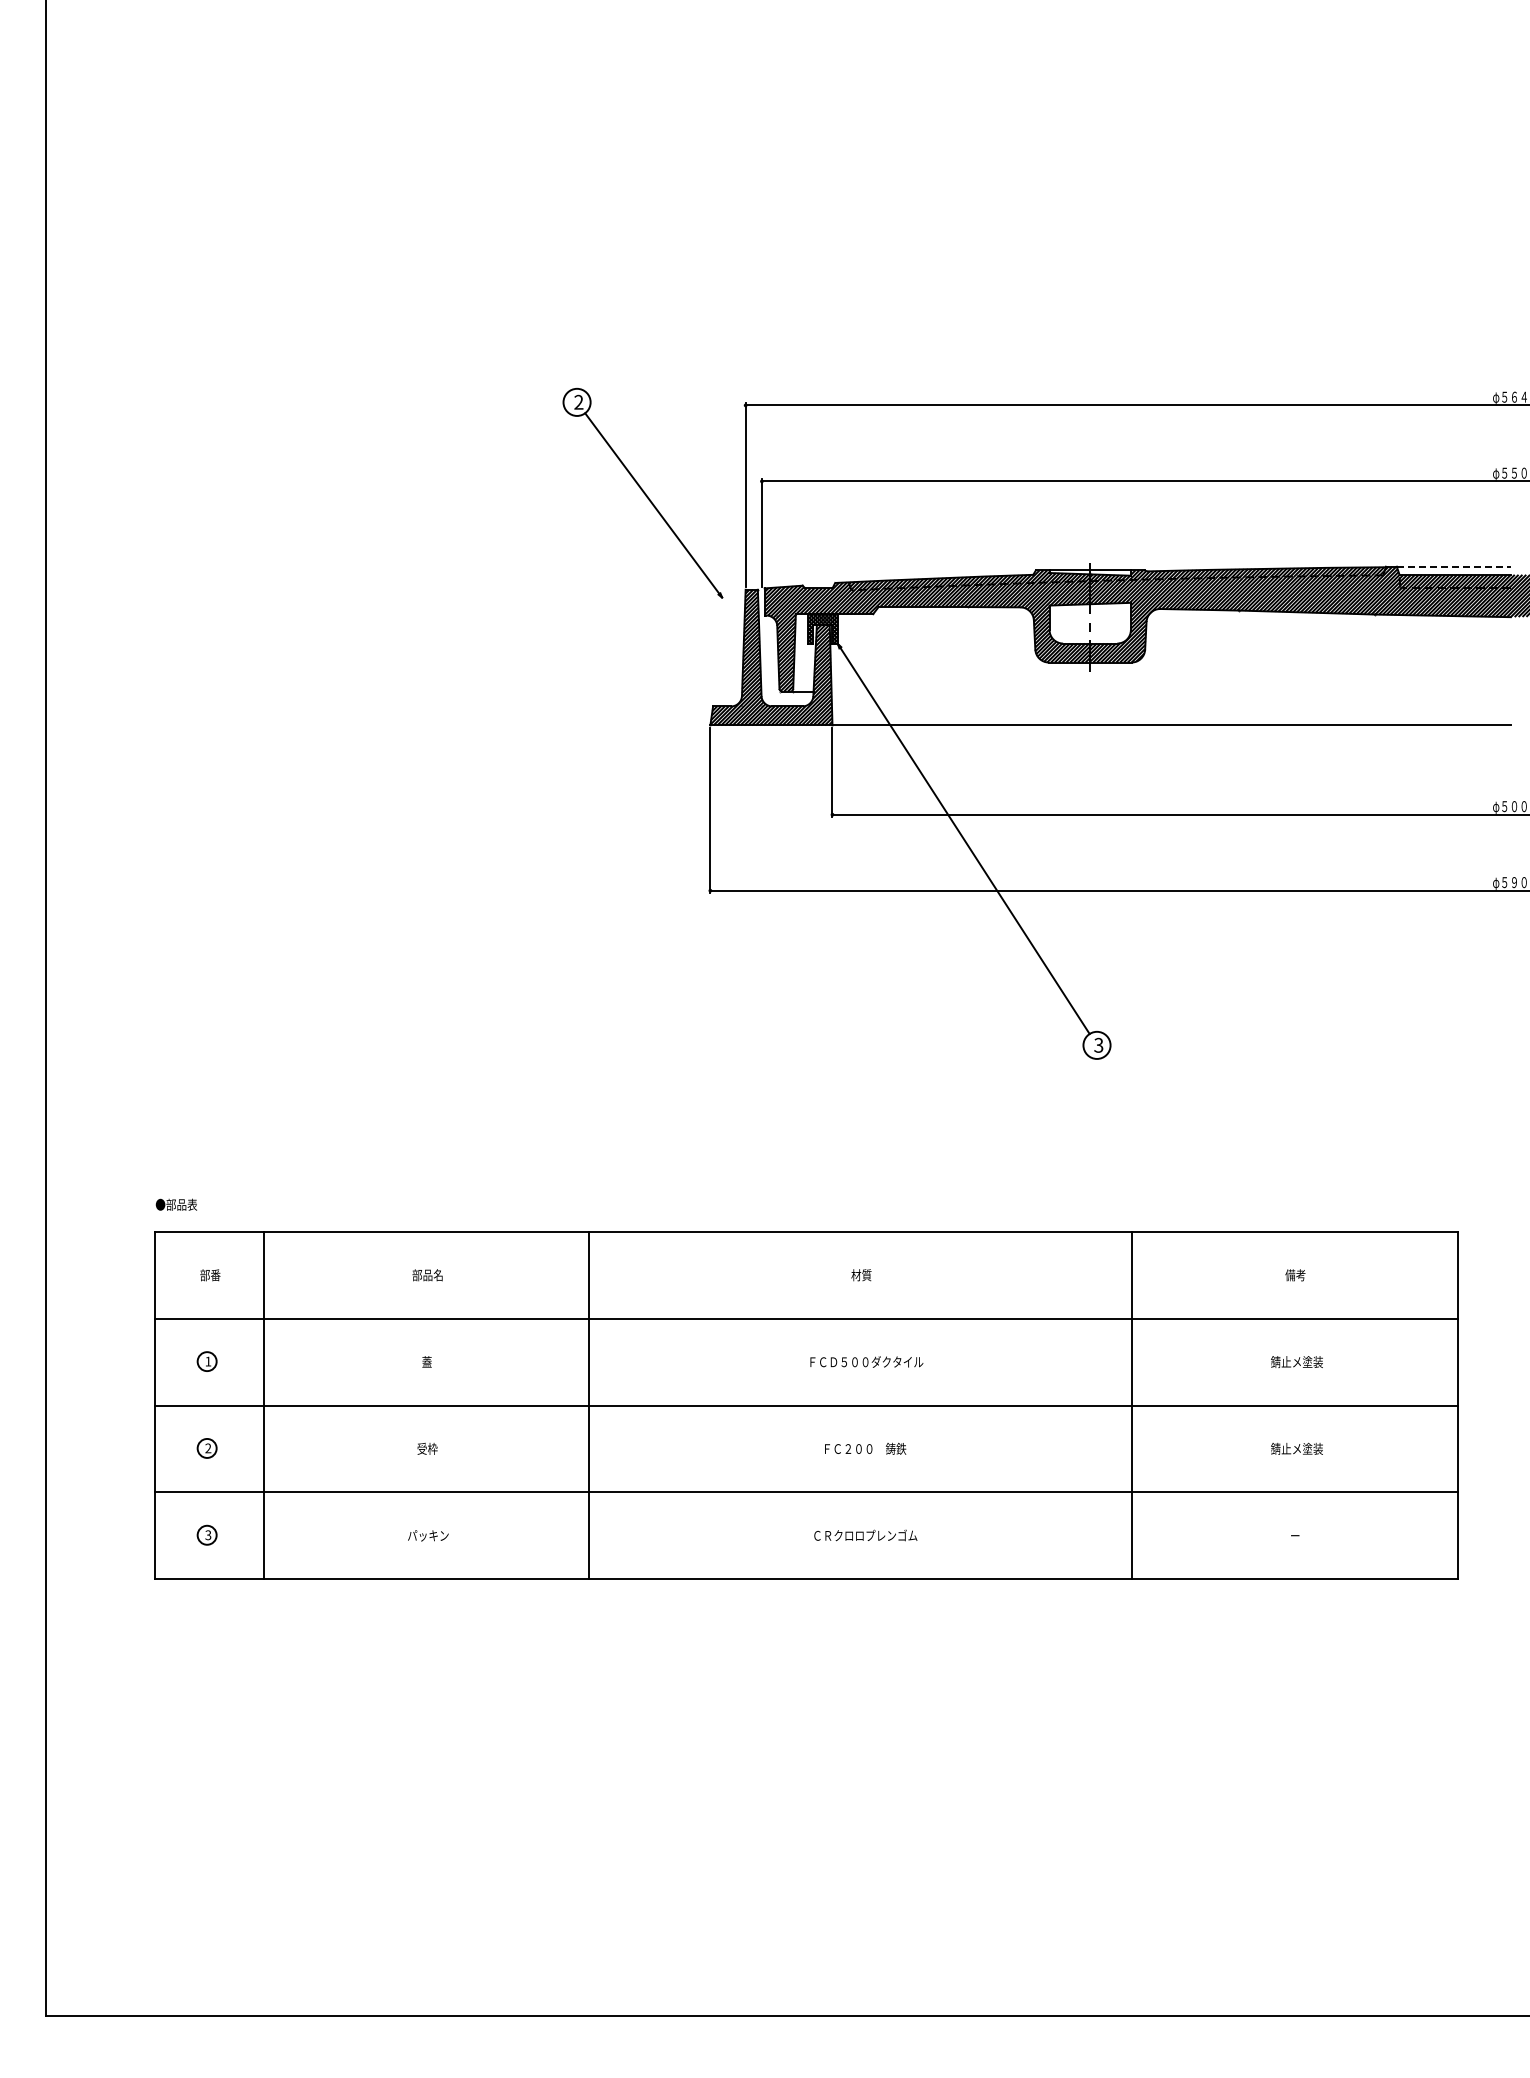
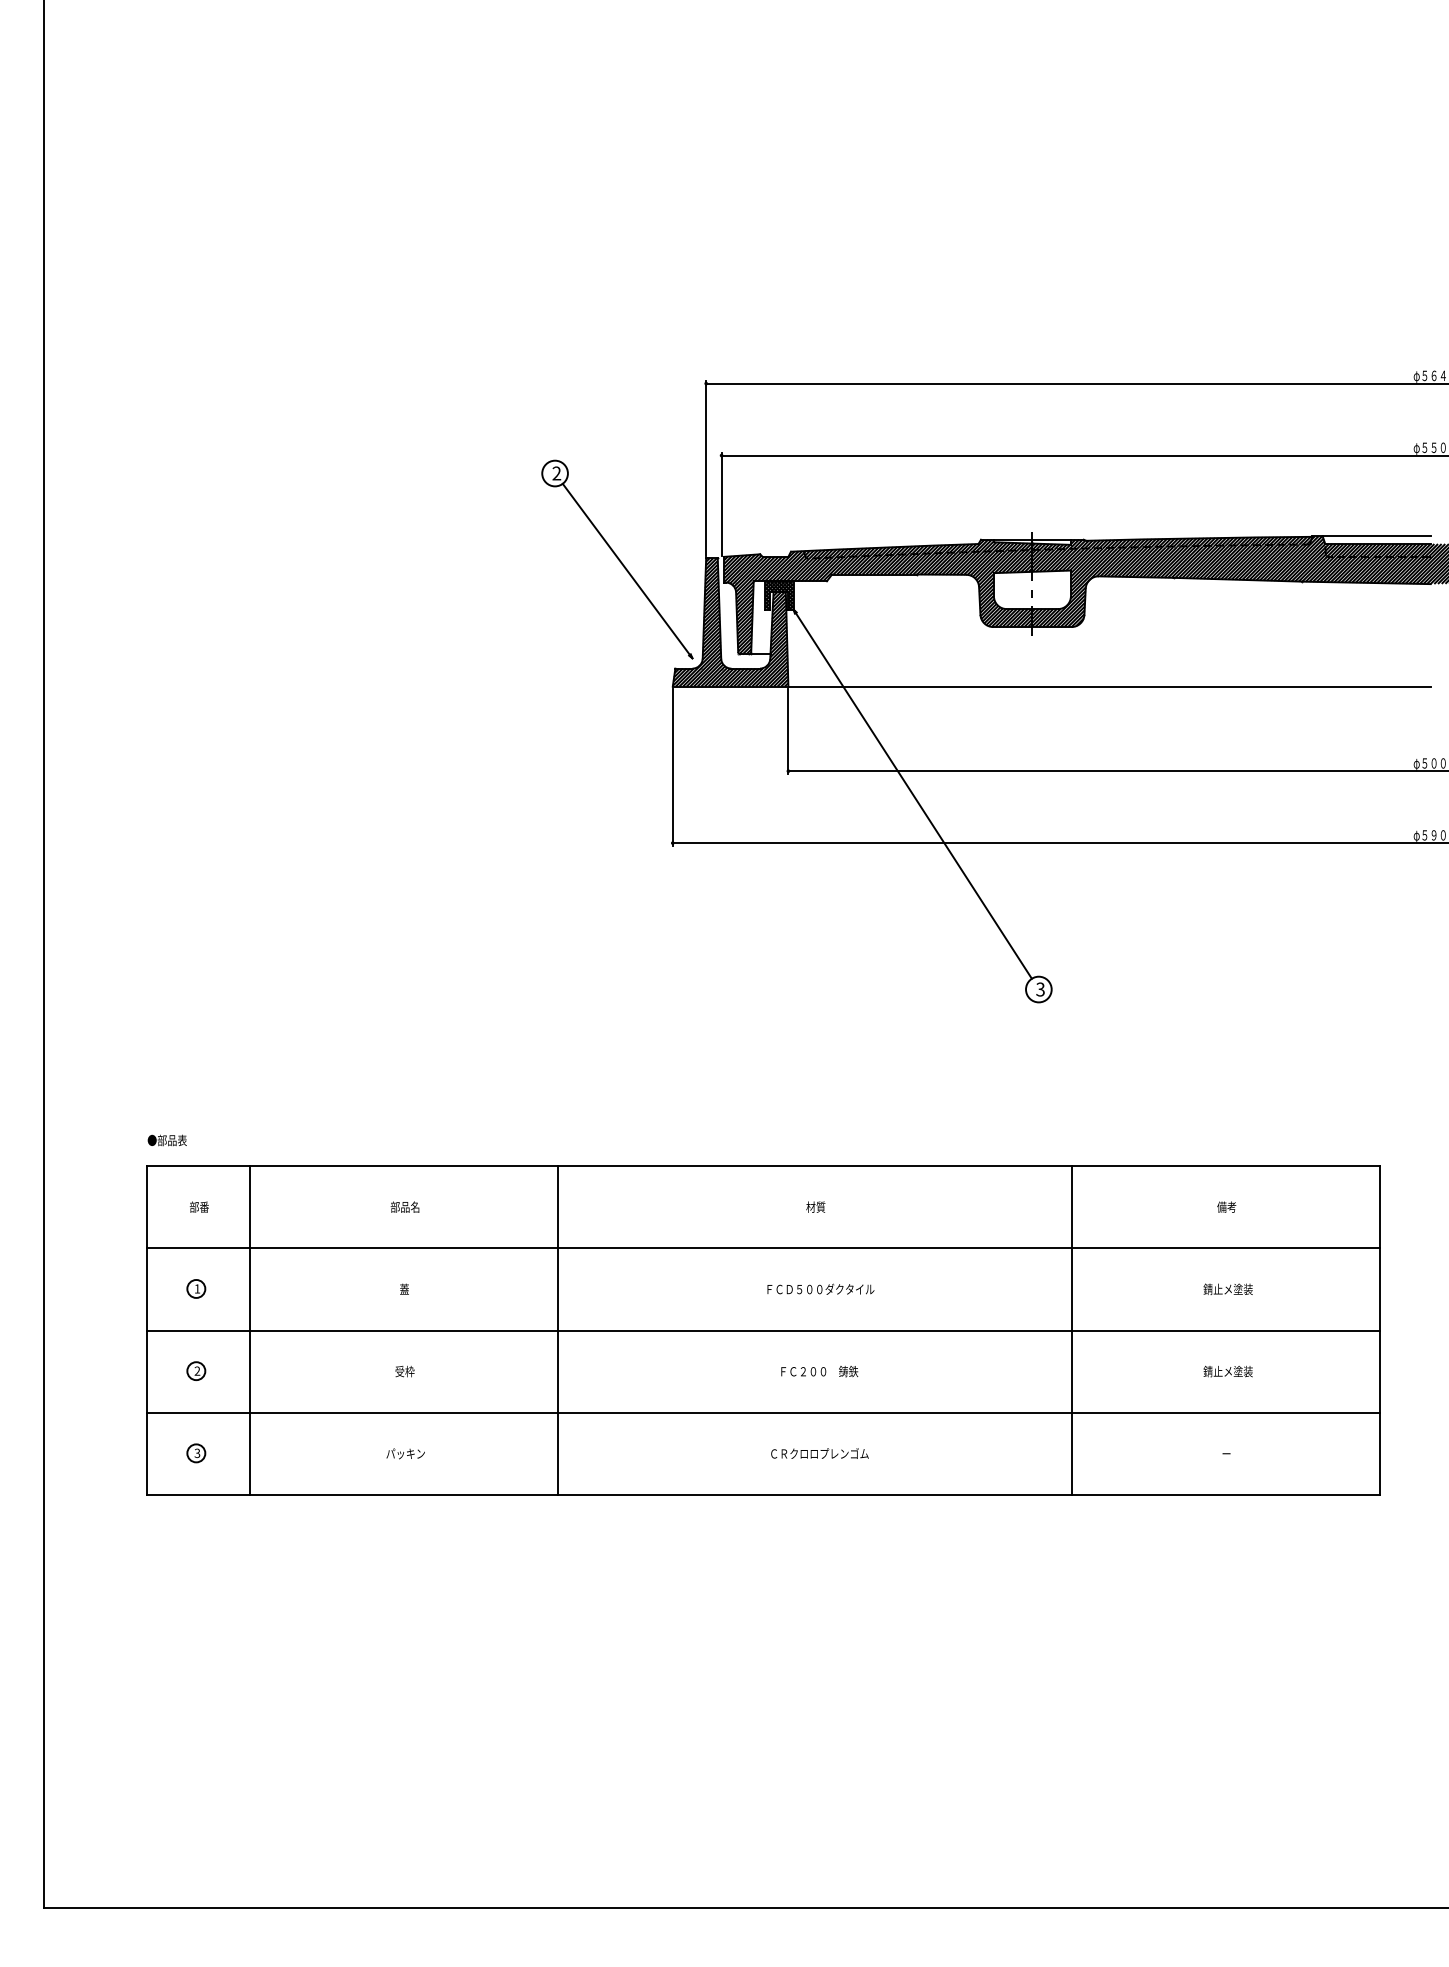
part: (642, 492) -> (617, 558), moved
line: (1453, 566) -> (1376, 536), dashed -> solid

